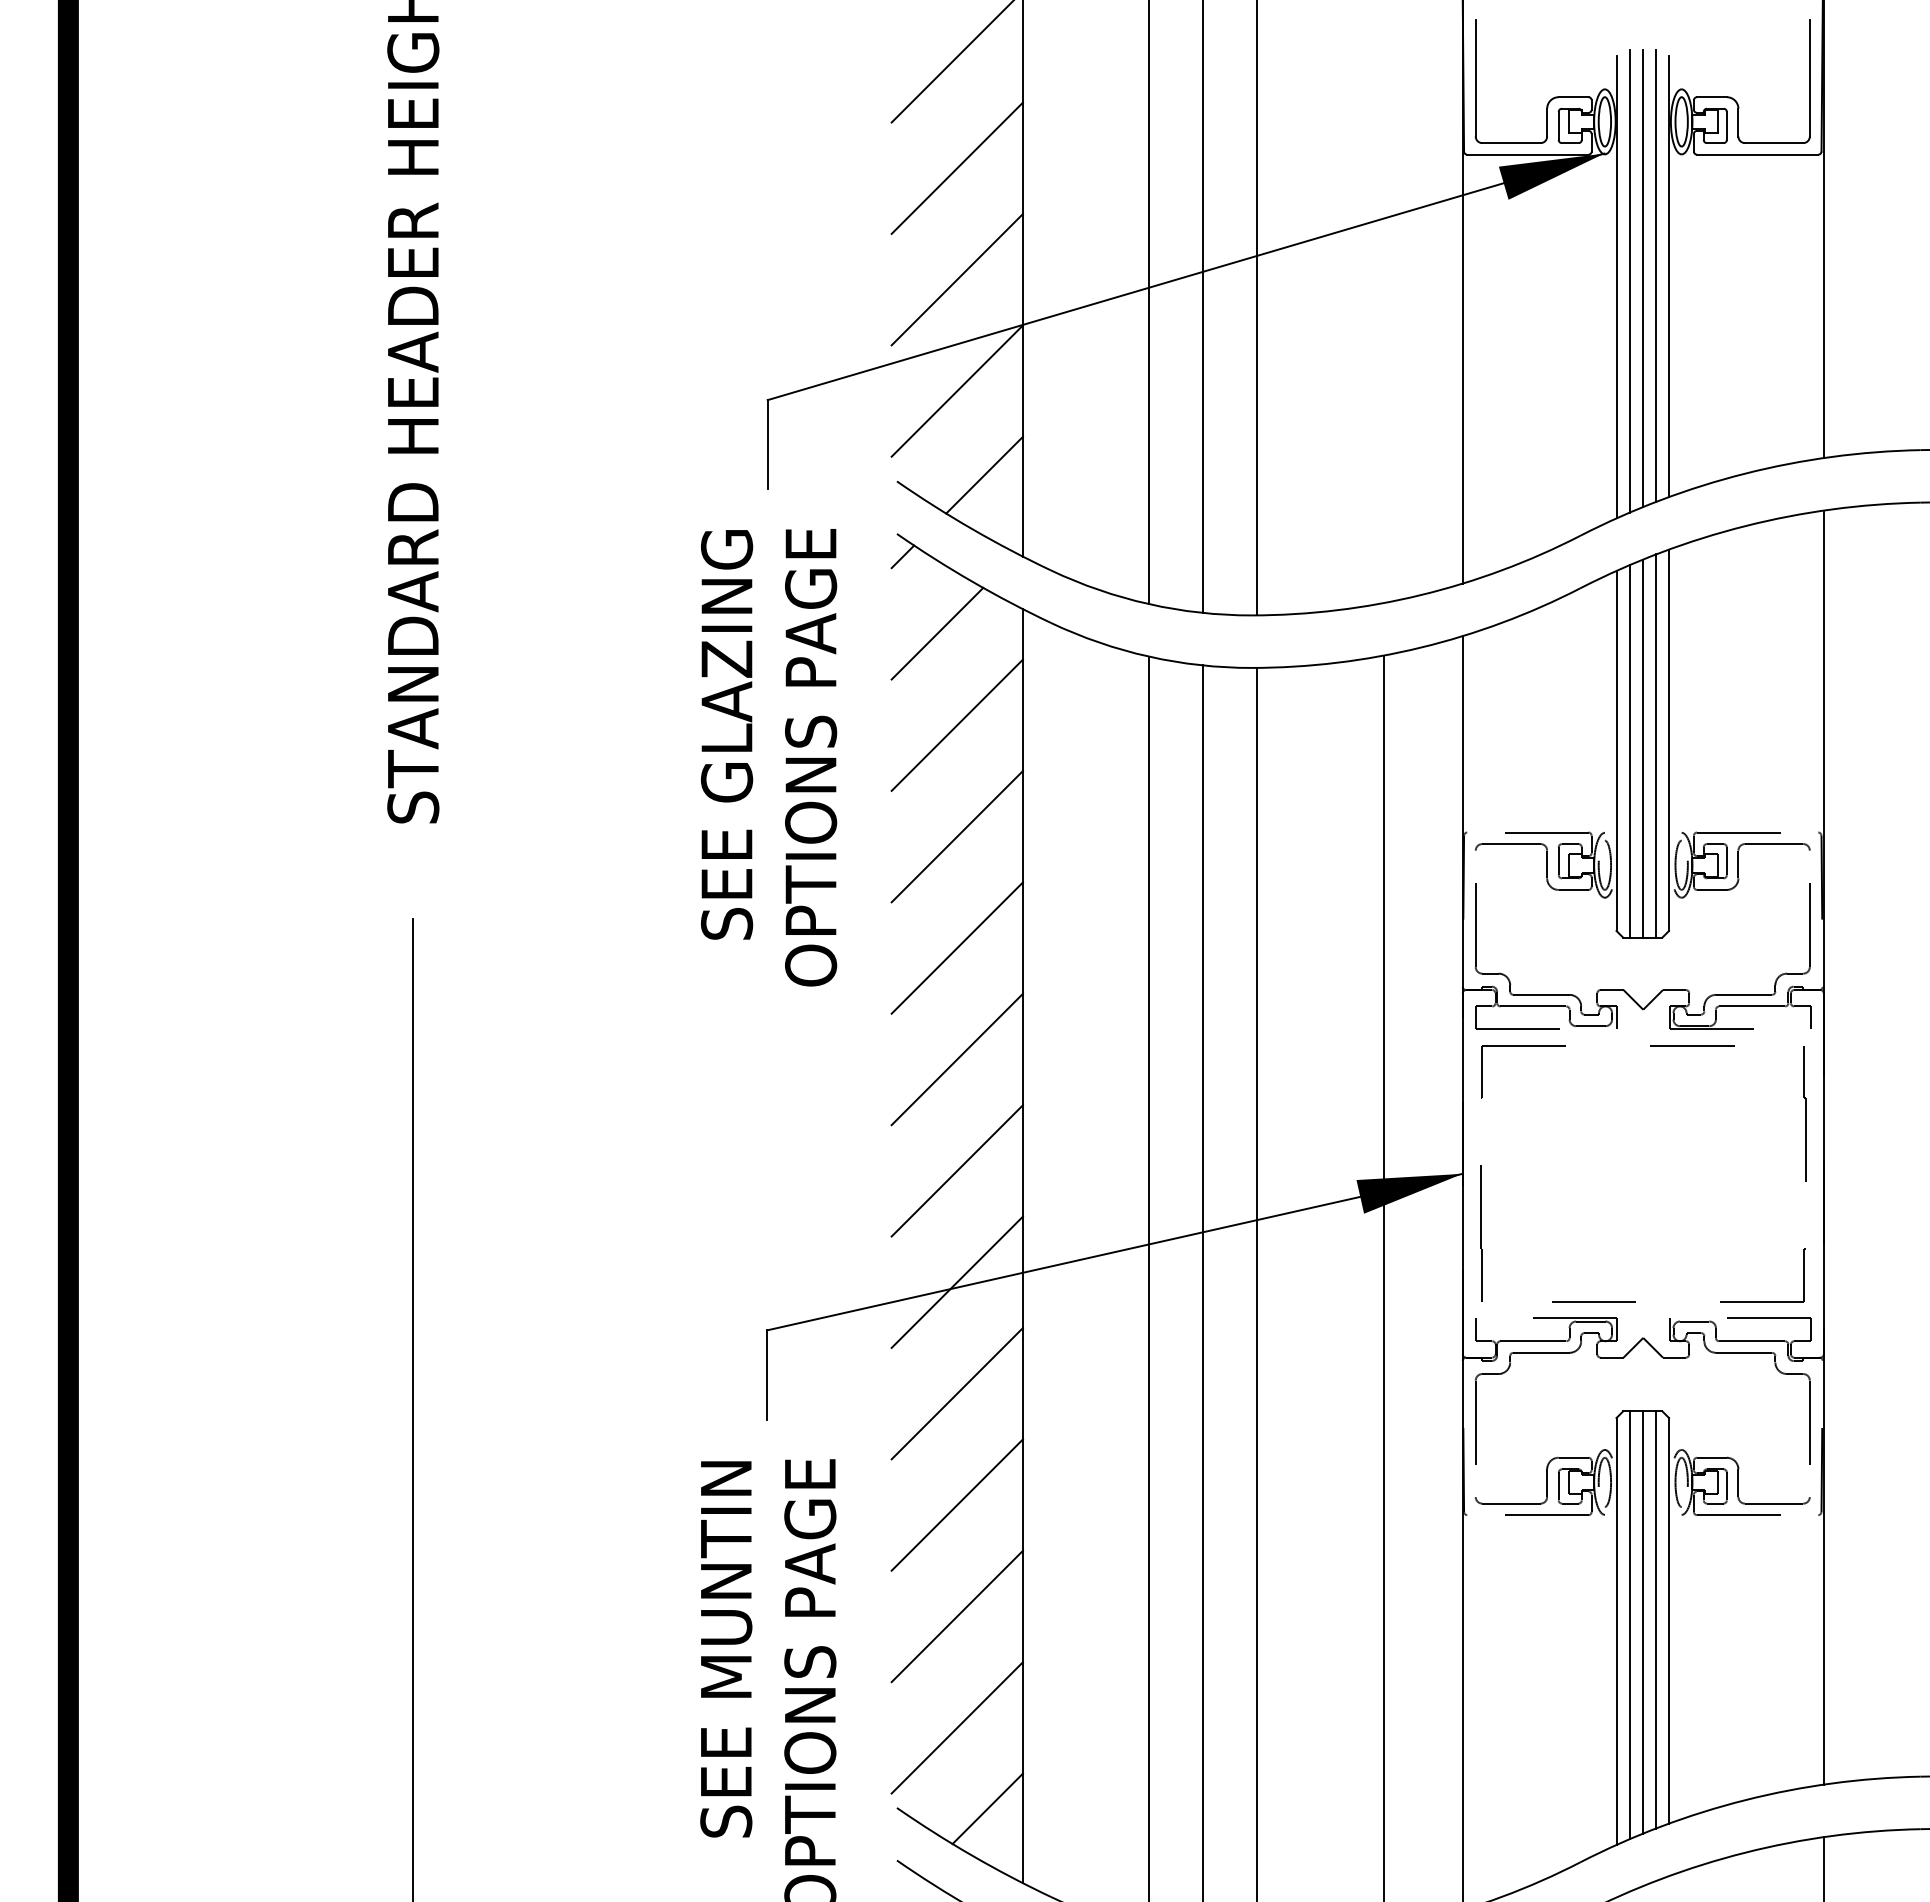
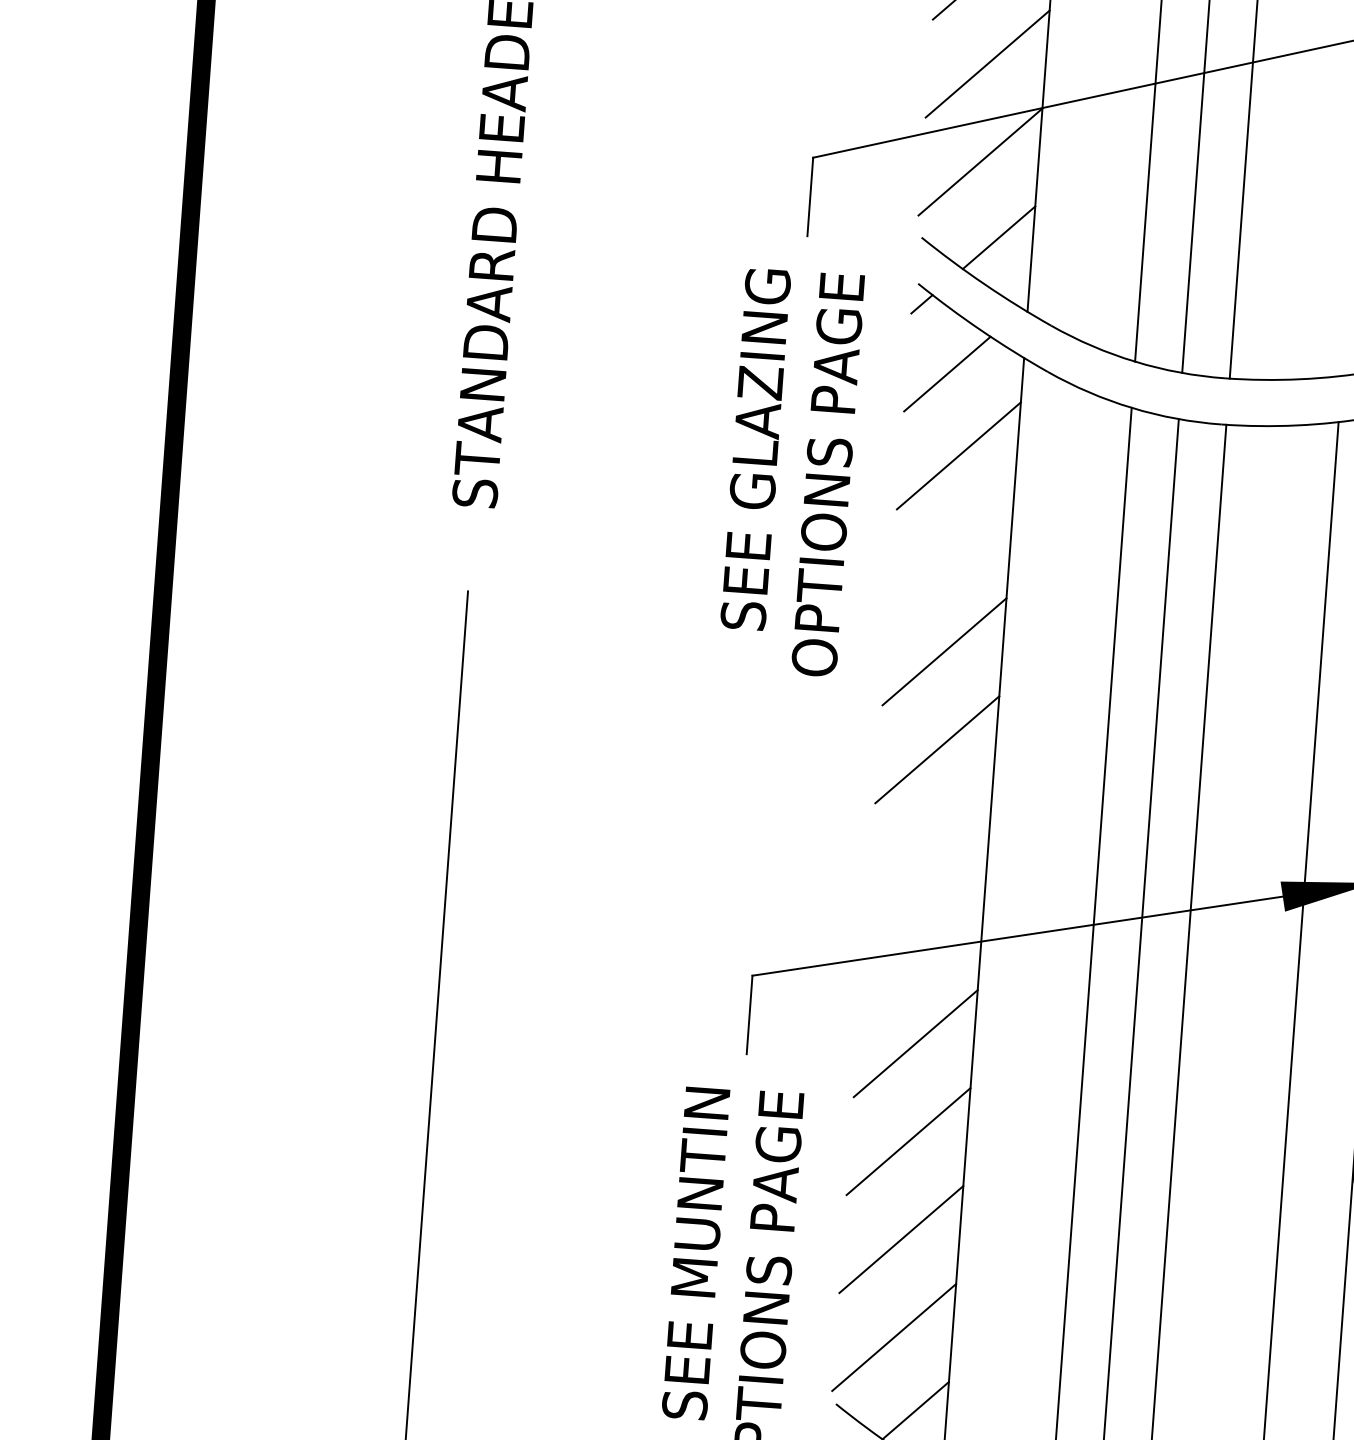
line: (956, 836) -> (951, 553), removed
line: (956, 1170) -> (929, 847), removed
line: (956, 1281) -> (922, 944), removed

